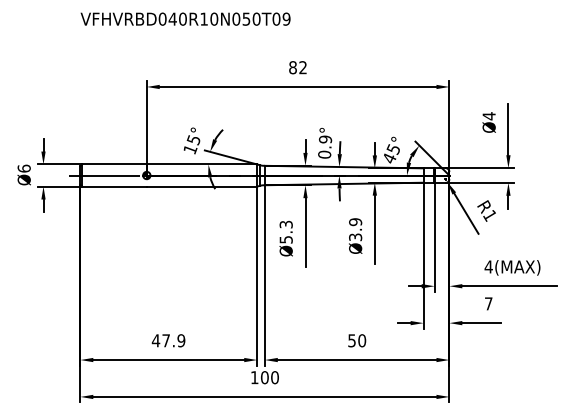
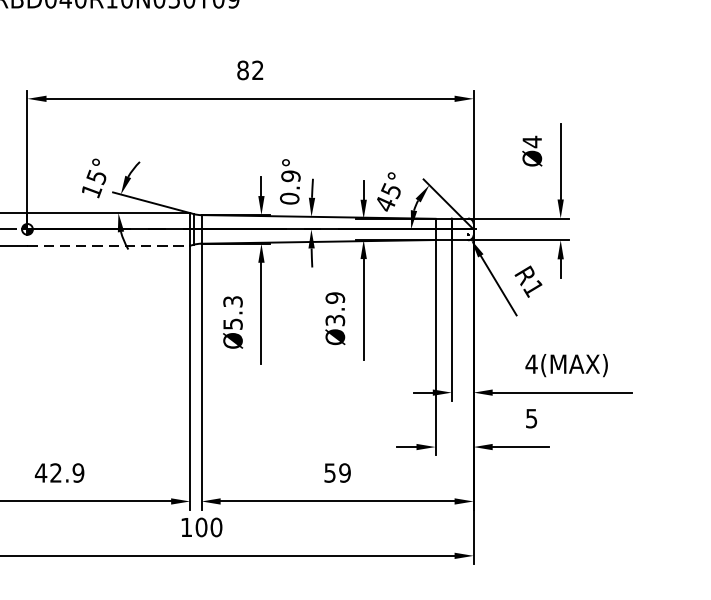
line: (202, 186) -> (109, 245), solid -> dashed
text: (488, 303) -> (531, 418), 7 -> 5
text: (165, 340) -> (55, 472), 47.9 -> 42.9
text: (361, 340) -> (344, 472), 50 -> 59

